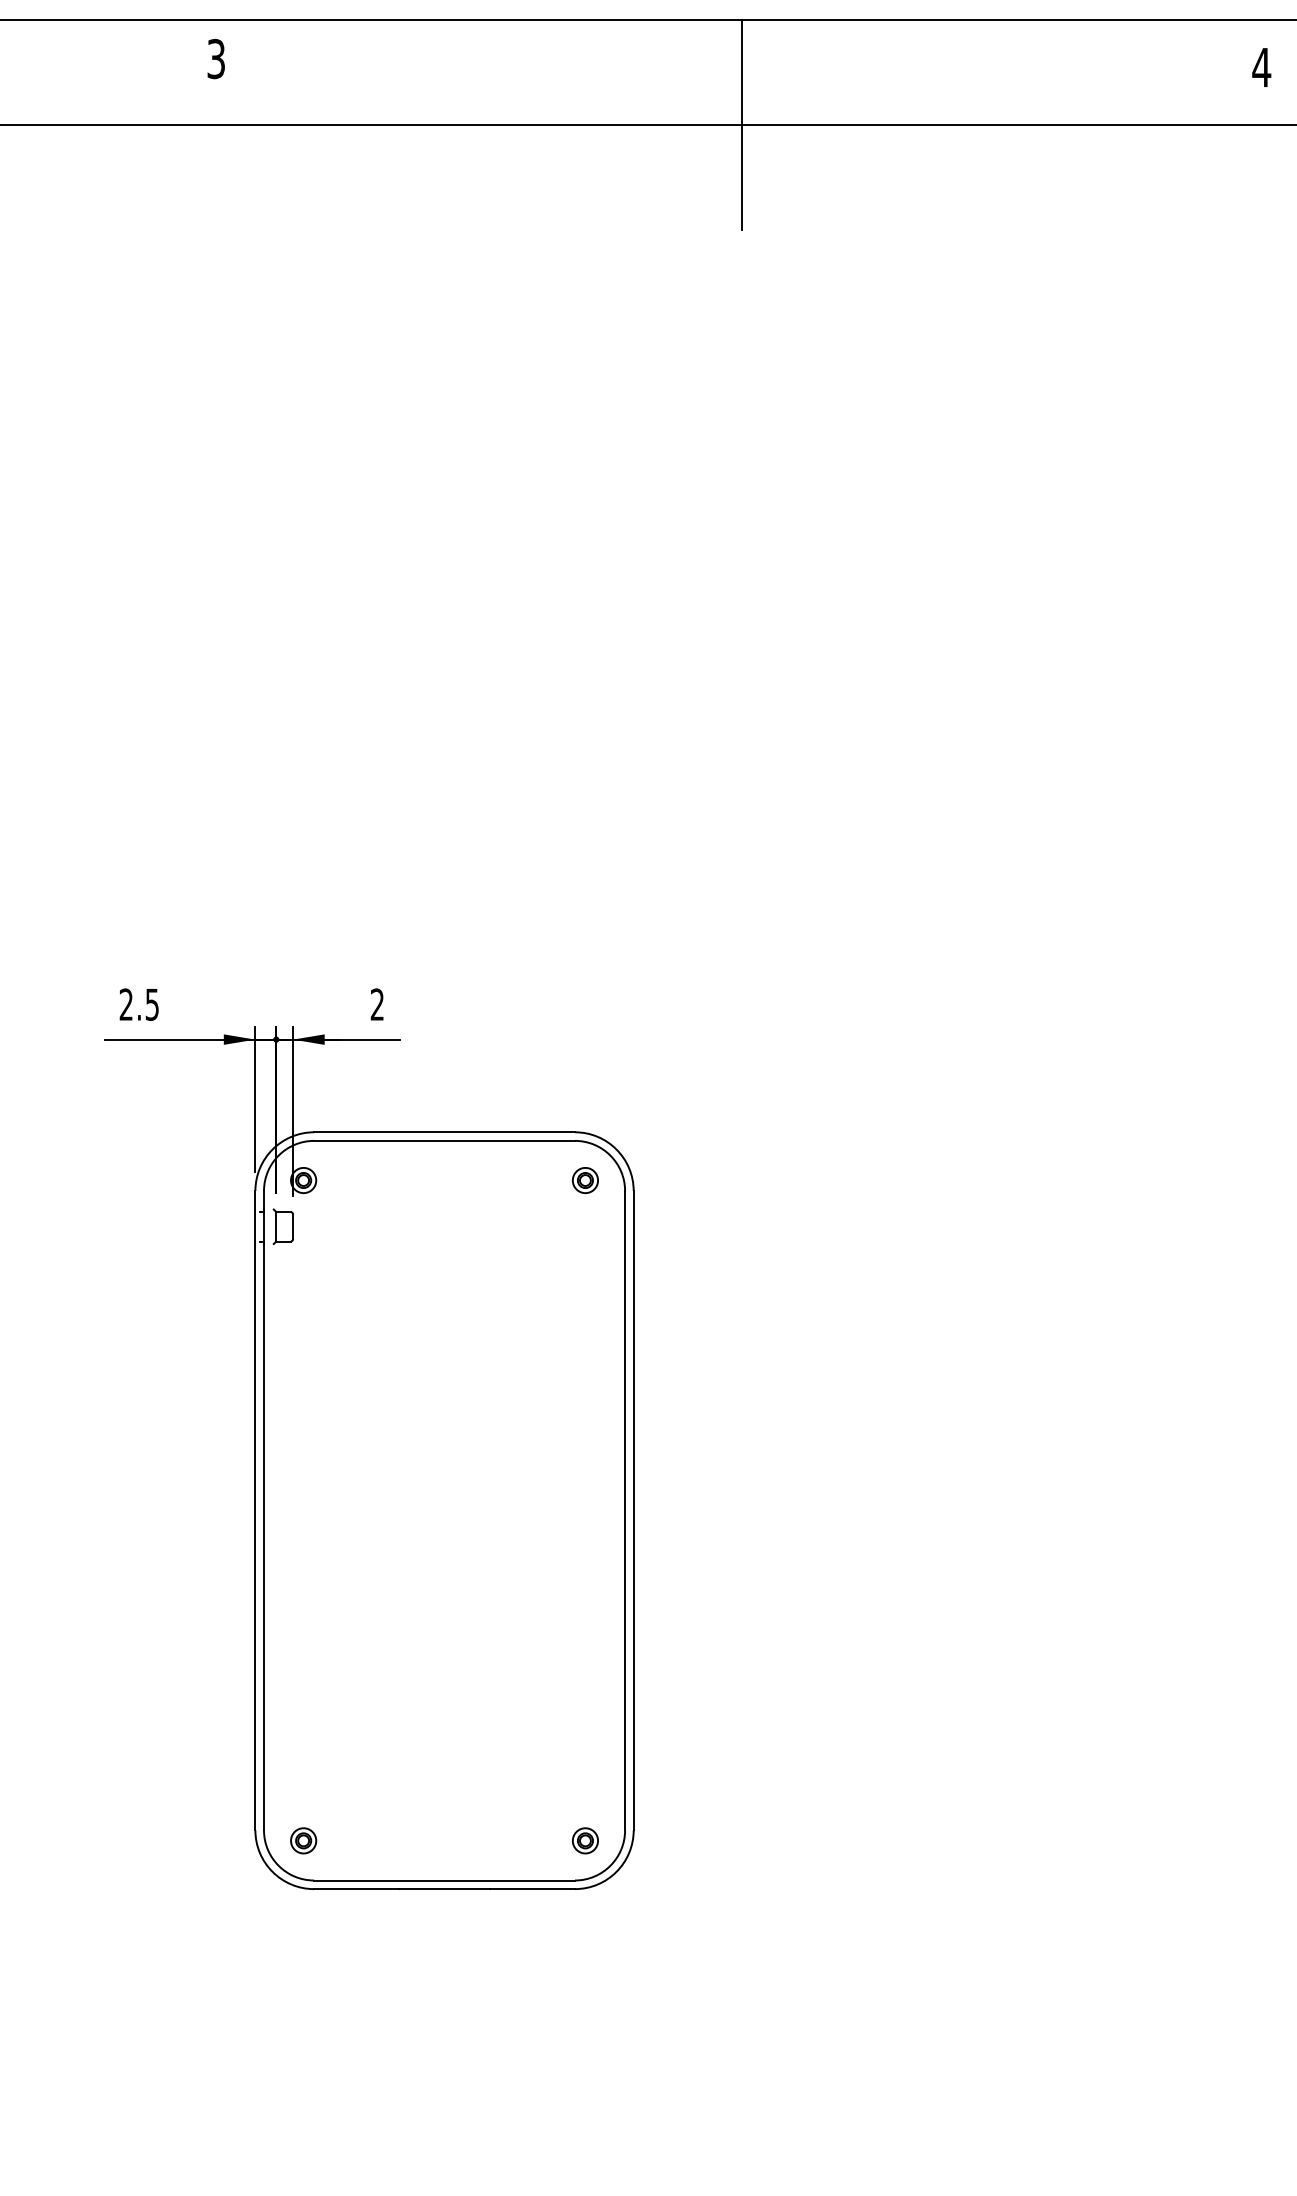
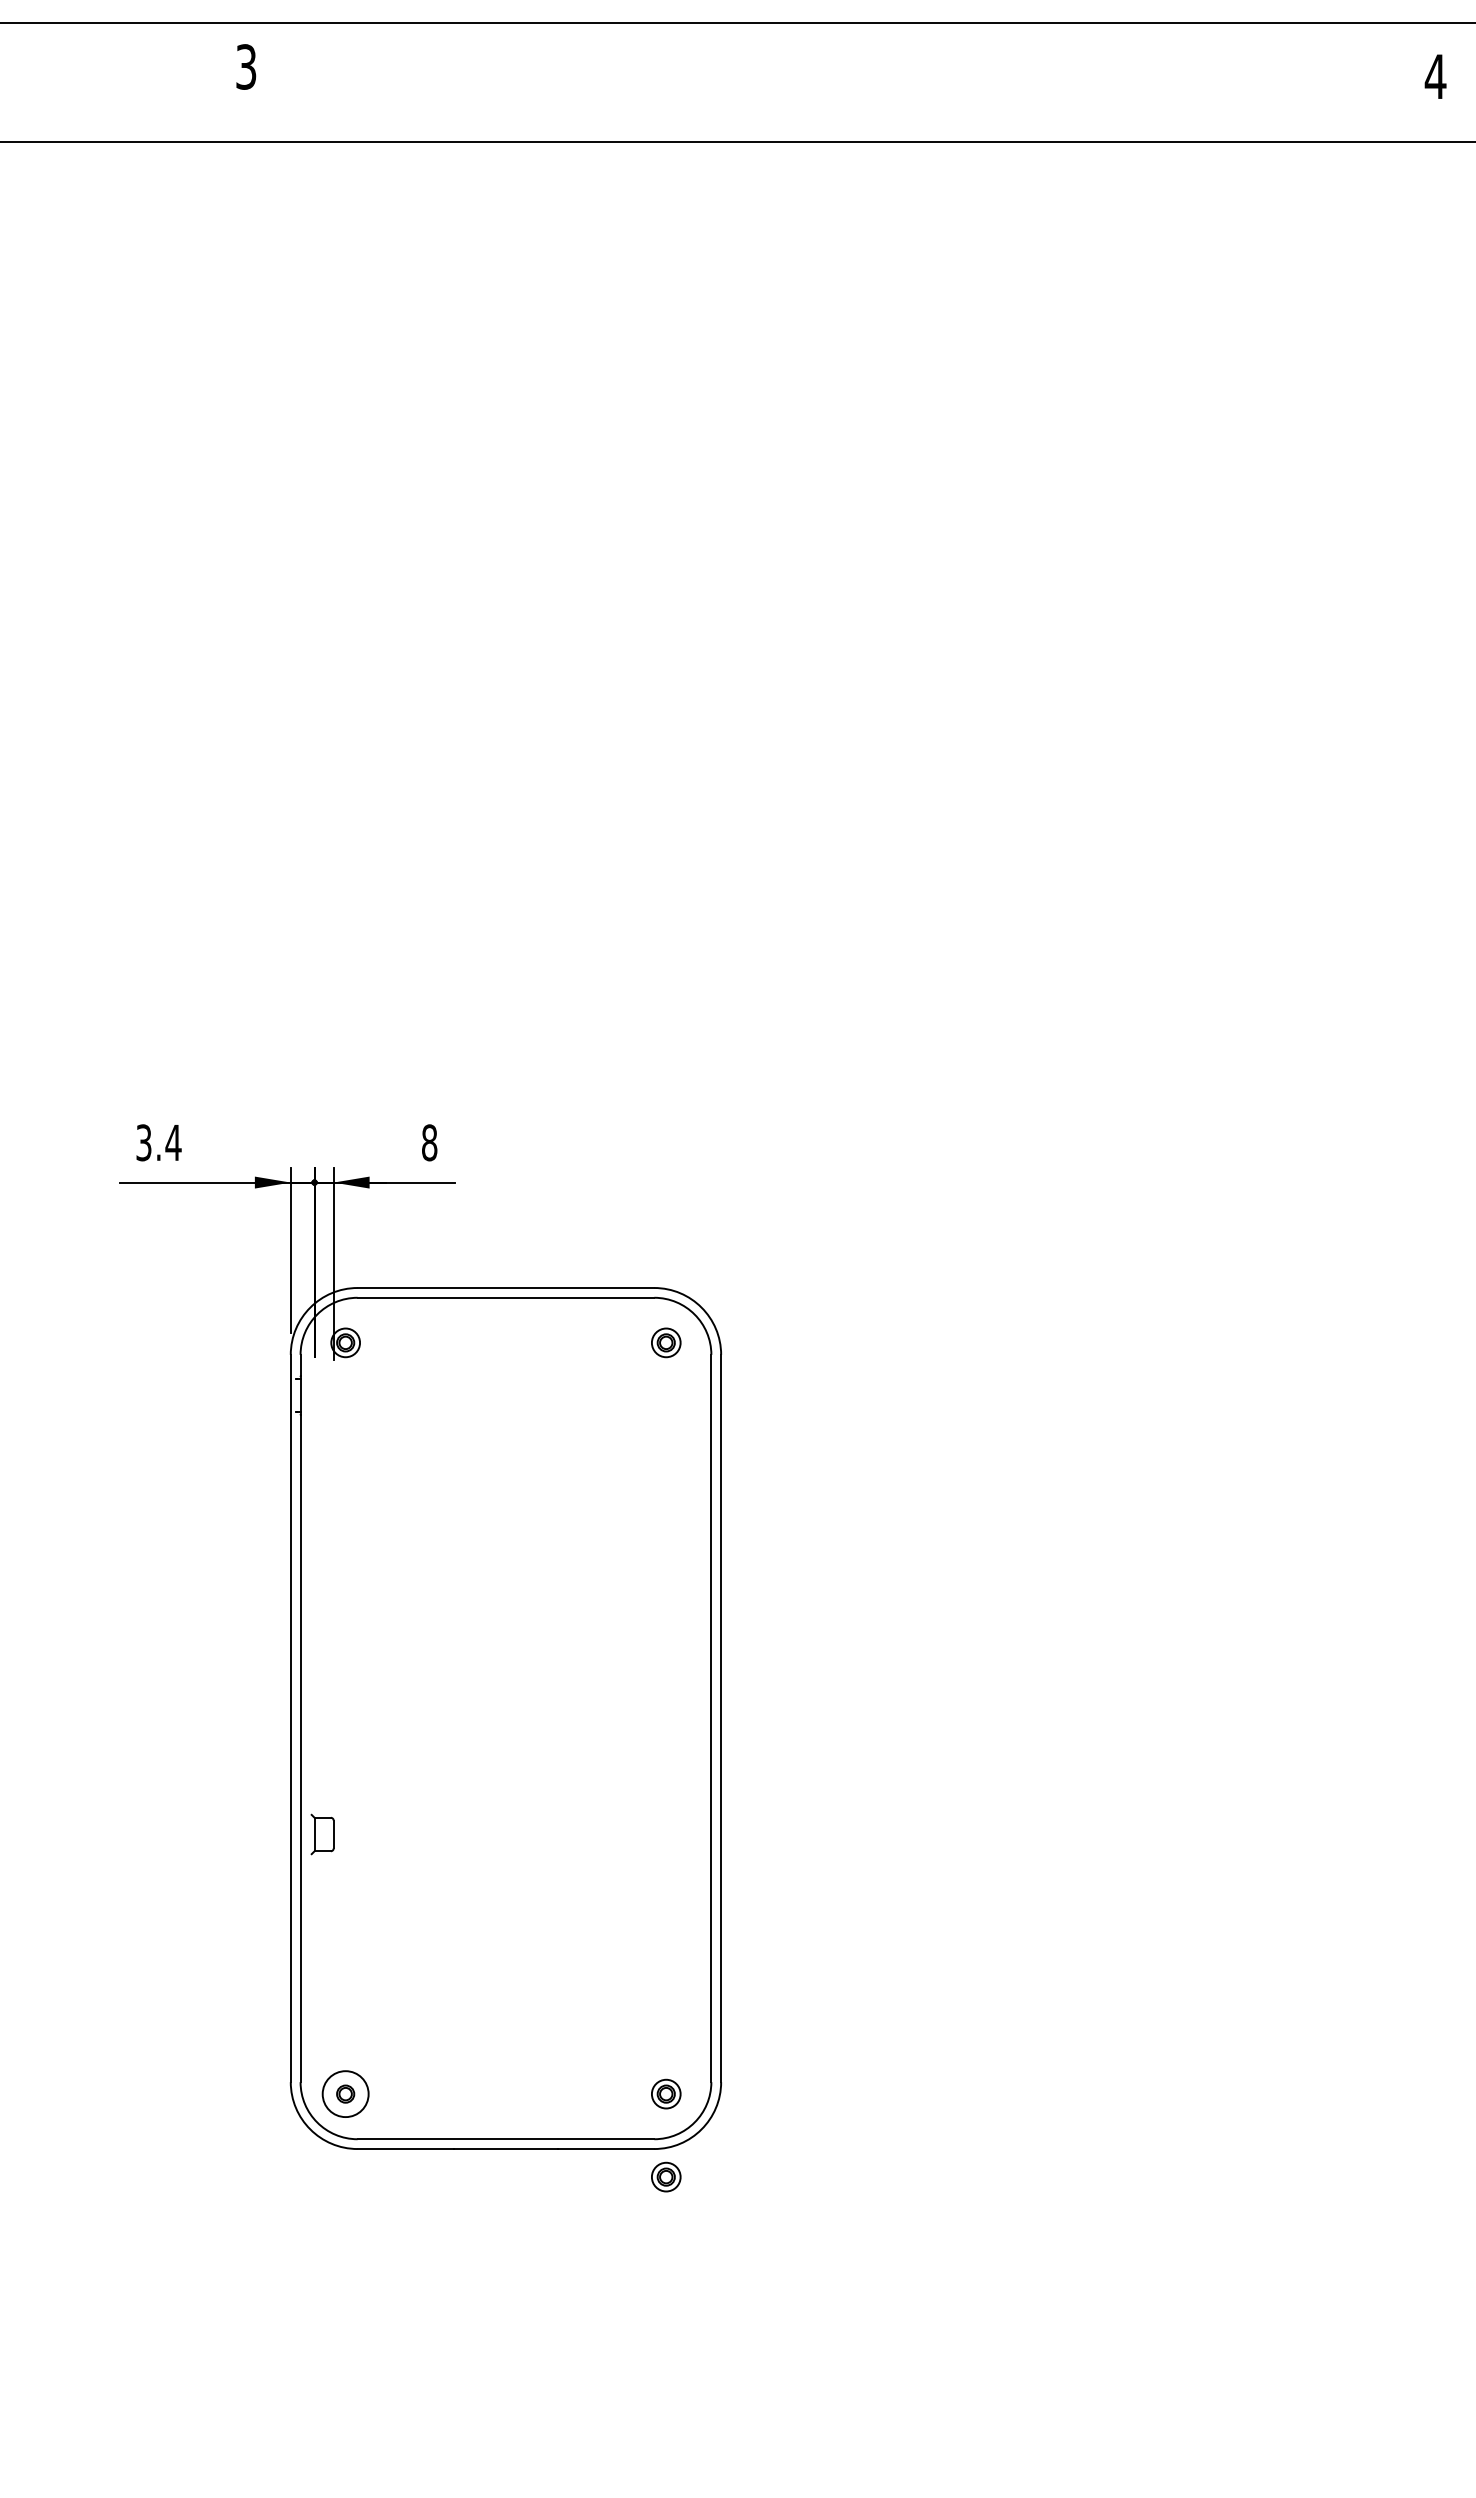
line: (742, 125) -> (844, 142), removed
text: (139, 1004) -> (158, 1142), 2.5 -> 3.4
text: (377, 1004) -> (429, 1142), 2 -> 8
part: (283, 1226) -> (322, 1834), moved
circle: (303, 1840) -> (345, 2093), size x1.6
part: (585, 1913) -> (666, 2176), added

